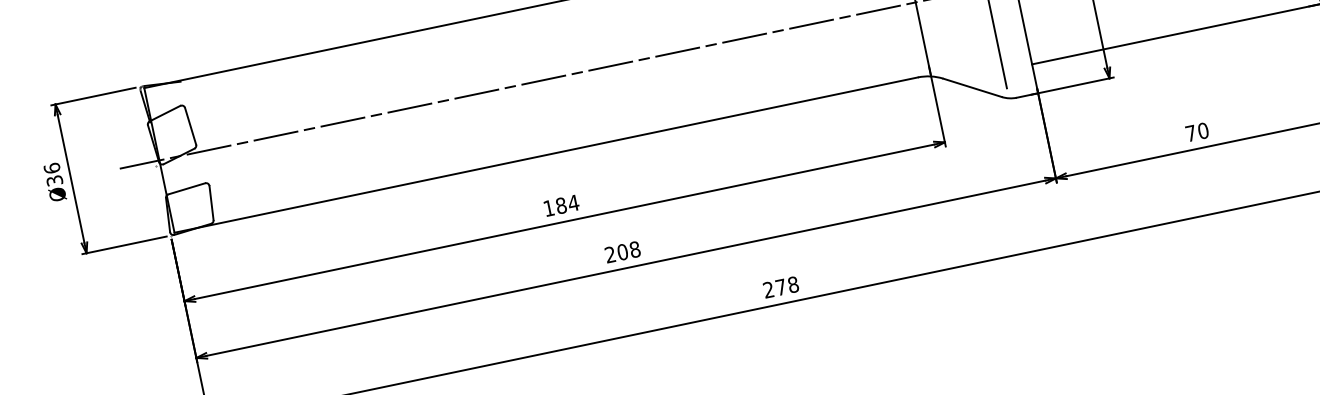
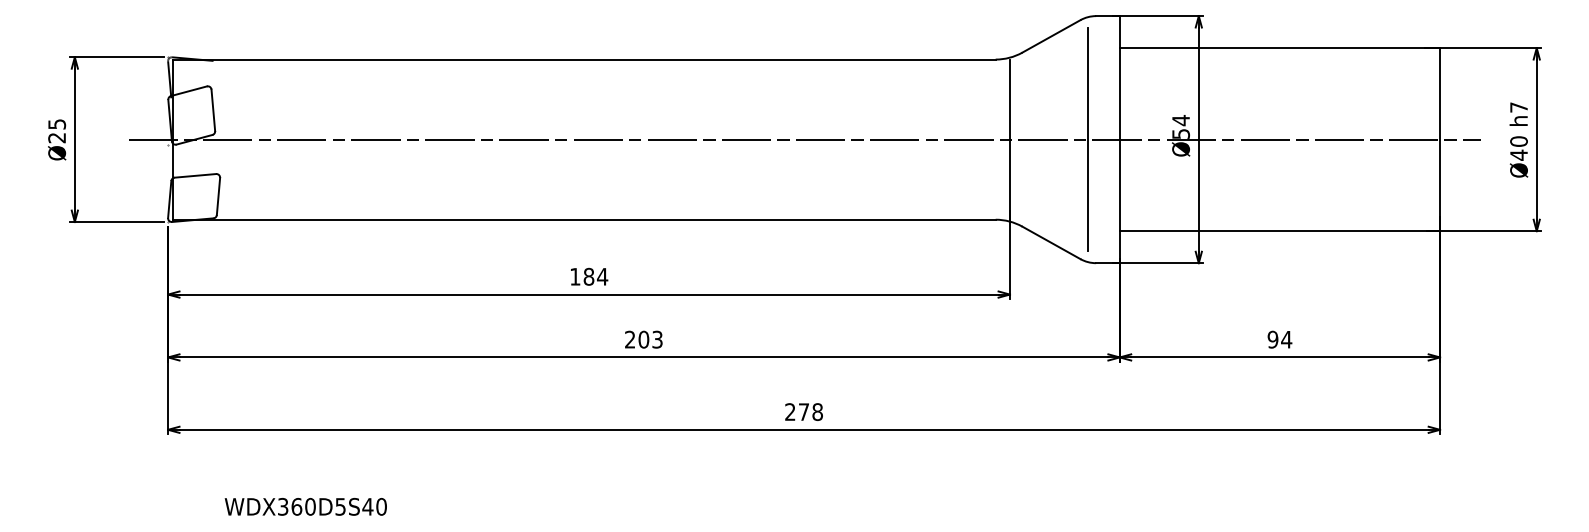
text: (1196, 132) -> (1279, 339), 70 -> 94
text: (53, 174) -> (57, 131), Ø36 -> Ø25
text: (635, 249) -> (657, 339), 208 -> 203

